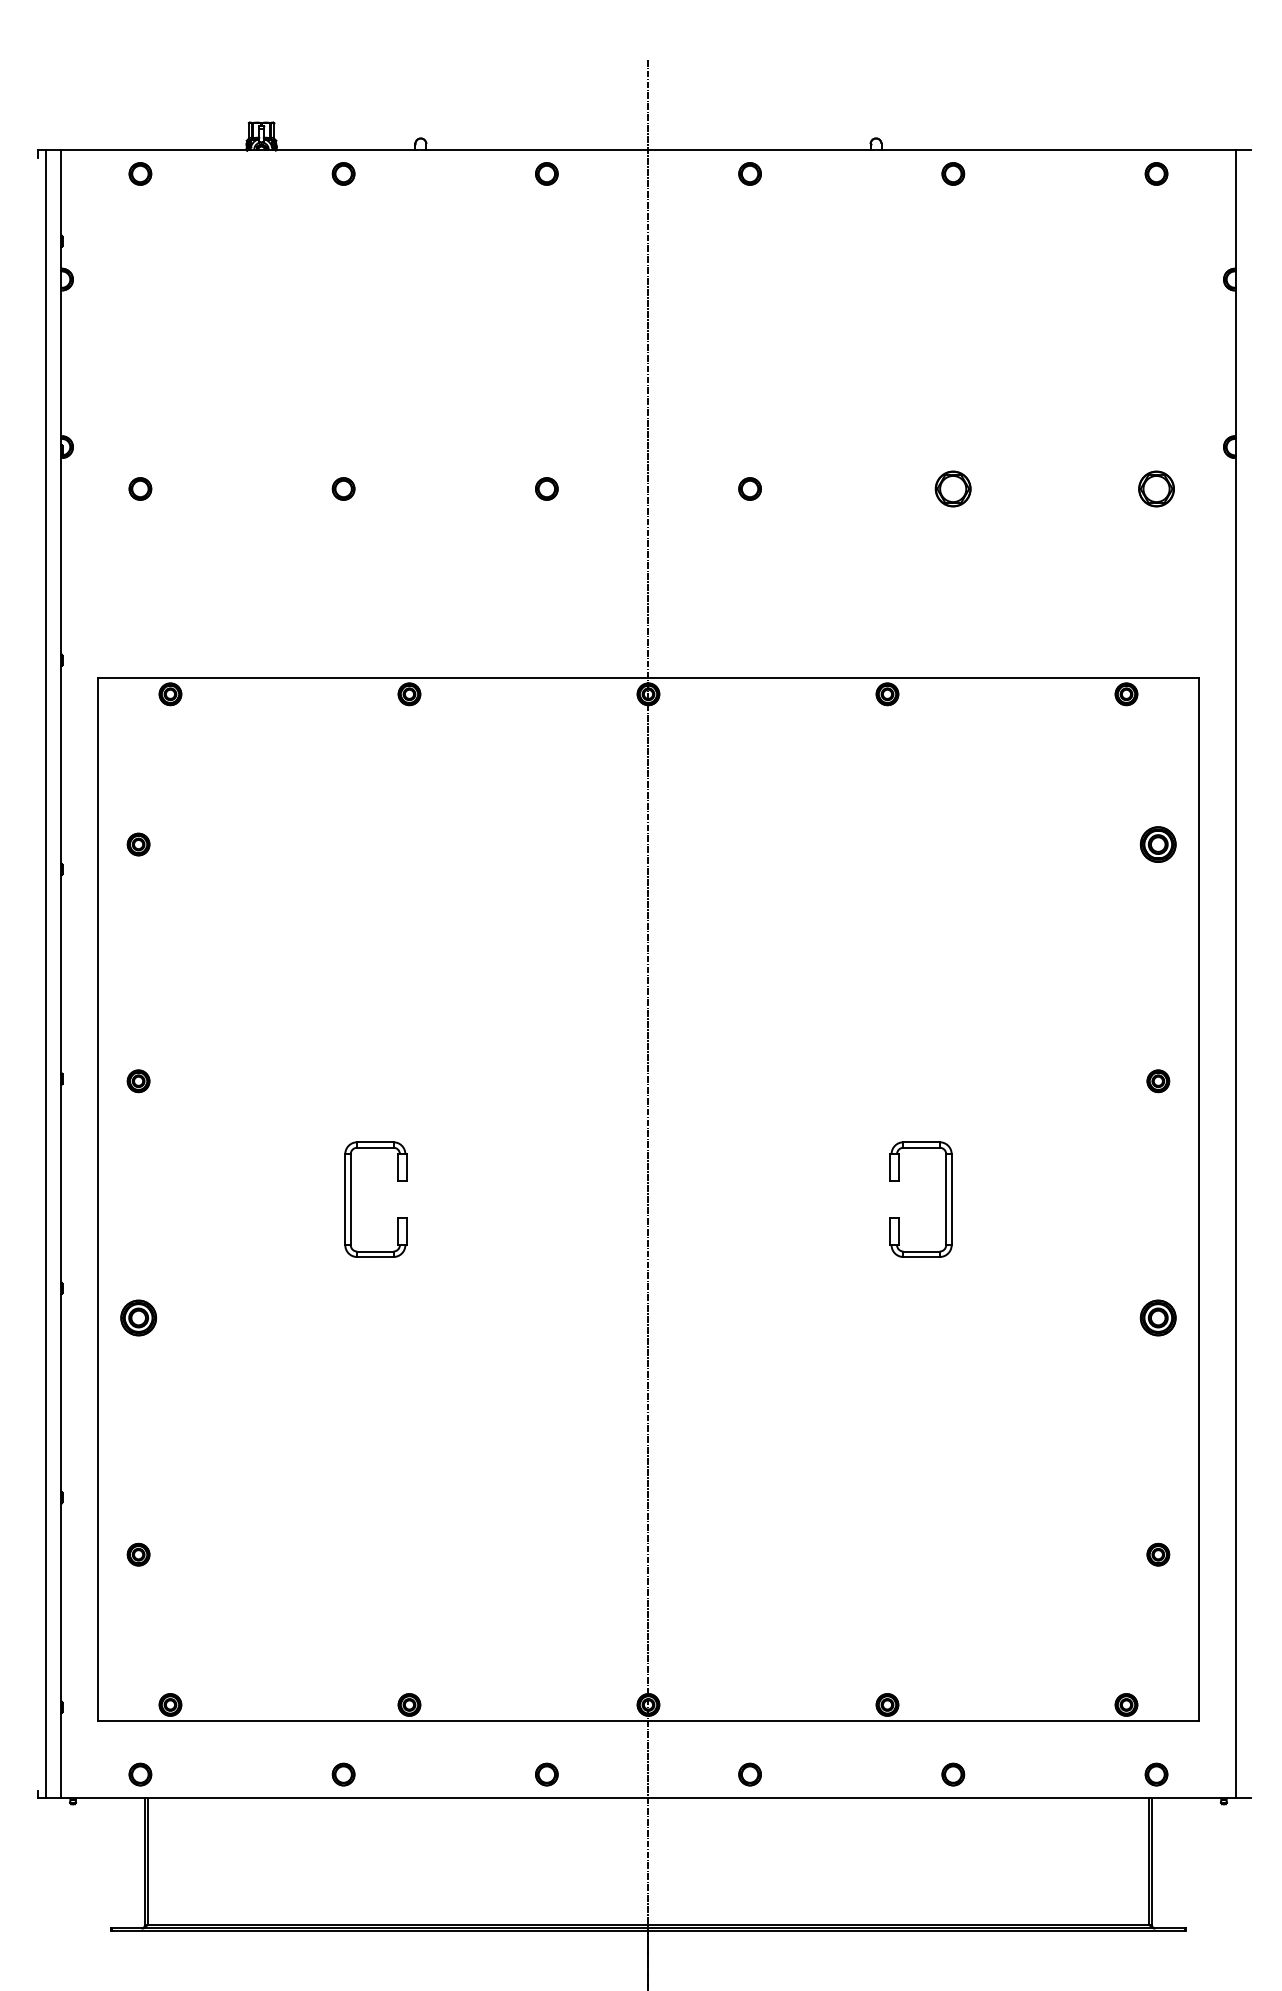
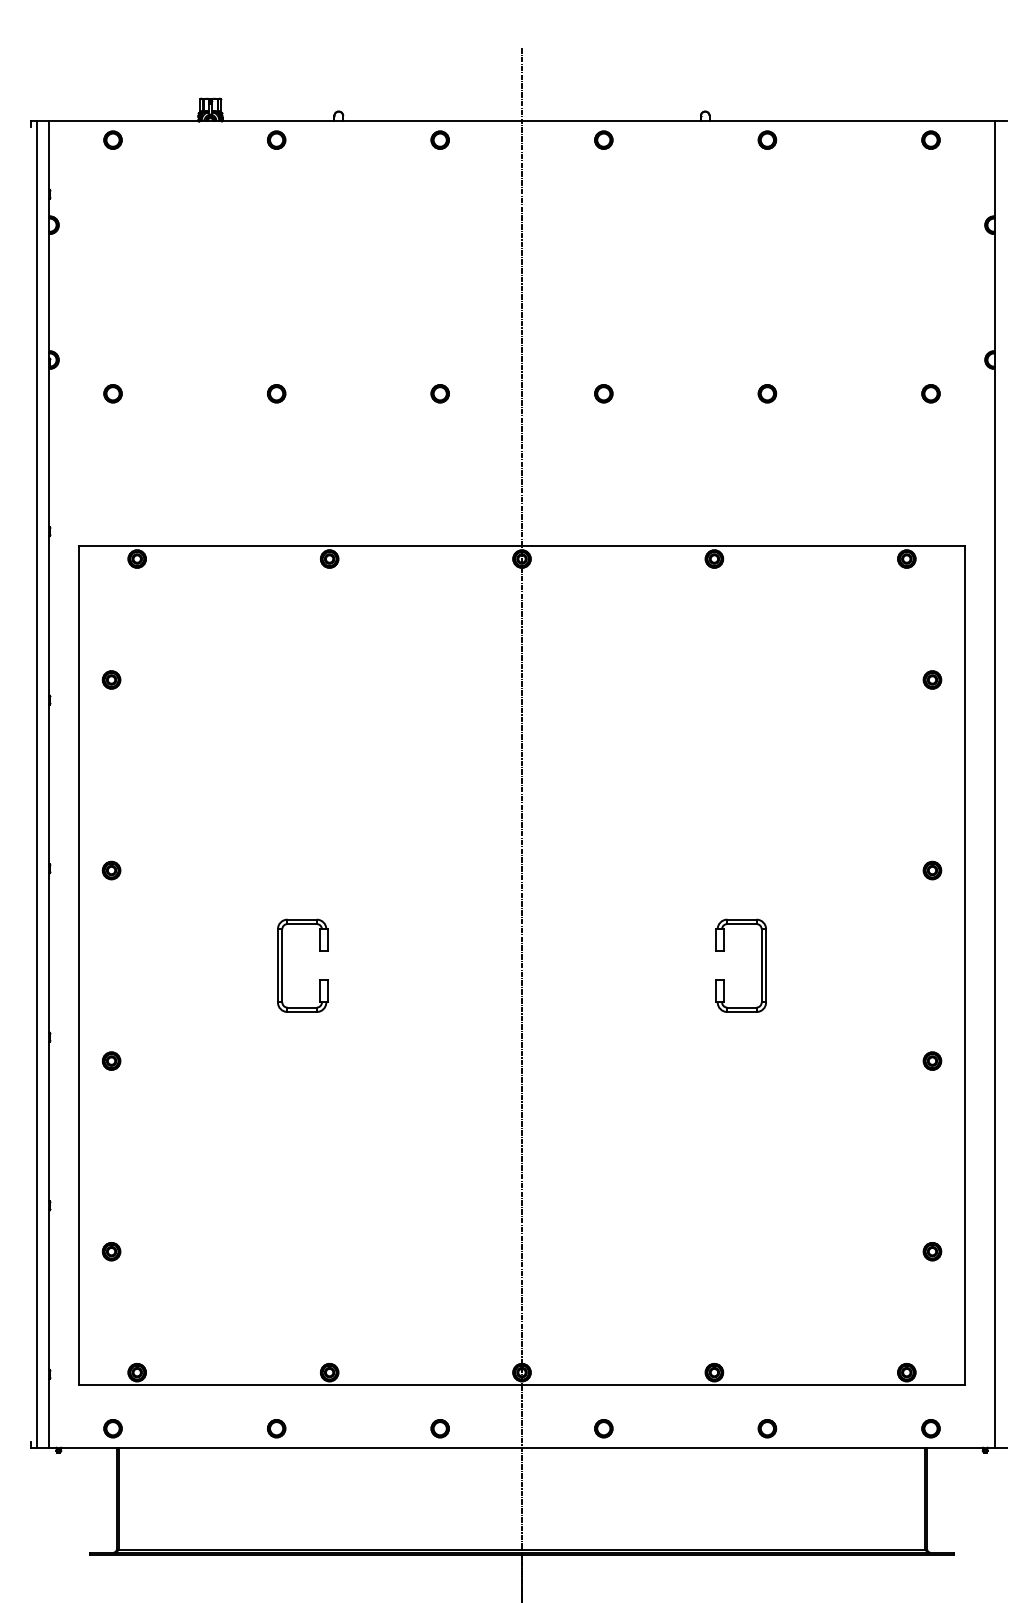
part: (953, 488) -> (767, 393), size x0.62
part: (1156, 488) -> (930, 393), size x0.62
part: (1158, 844) -> (932, 679), size x0.62
part: (138, 1317) -> (111, 1060), size x0.62
part: (1158, 1317) -> (932, 1060), size x0.62

